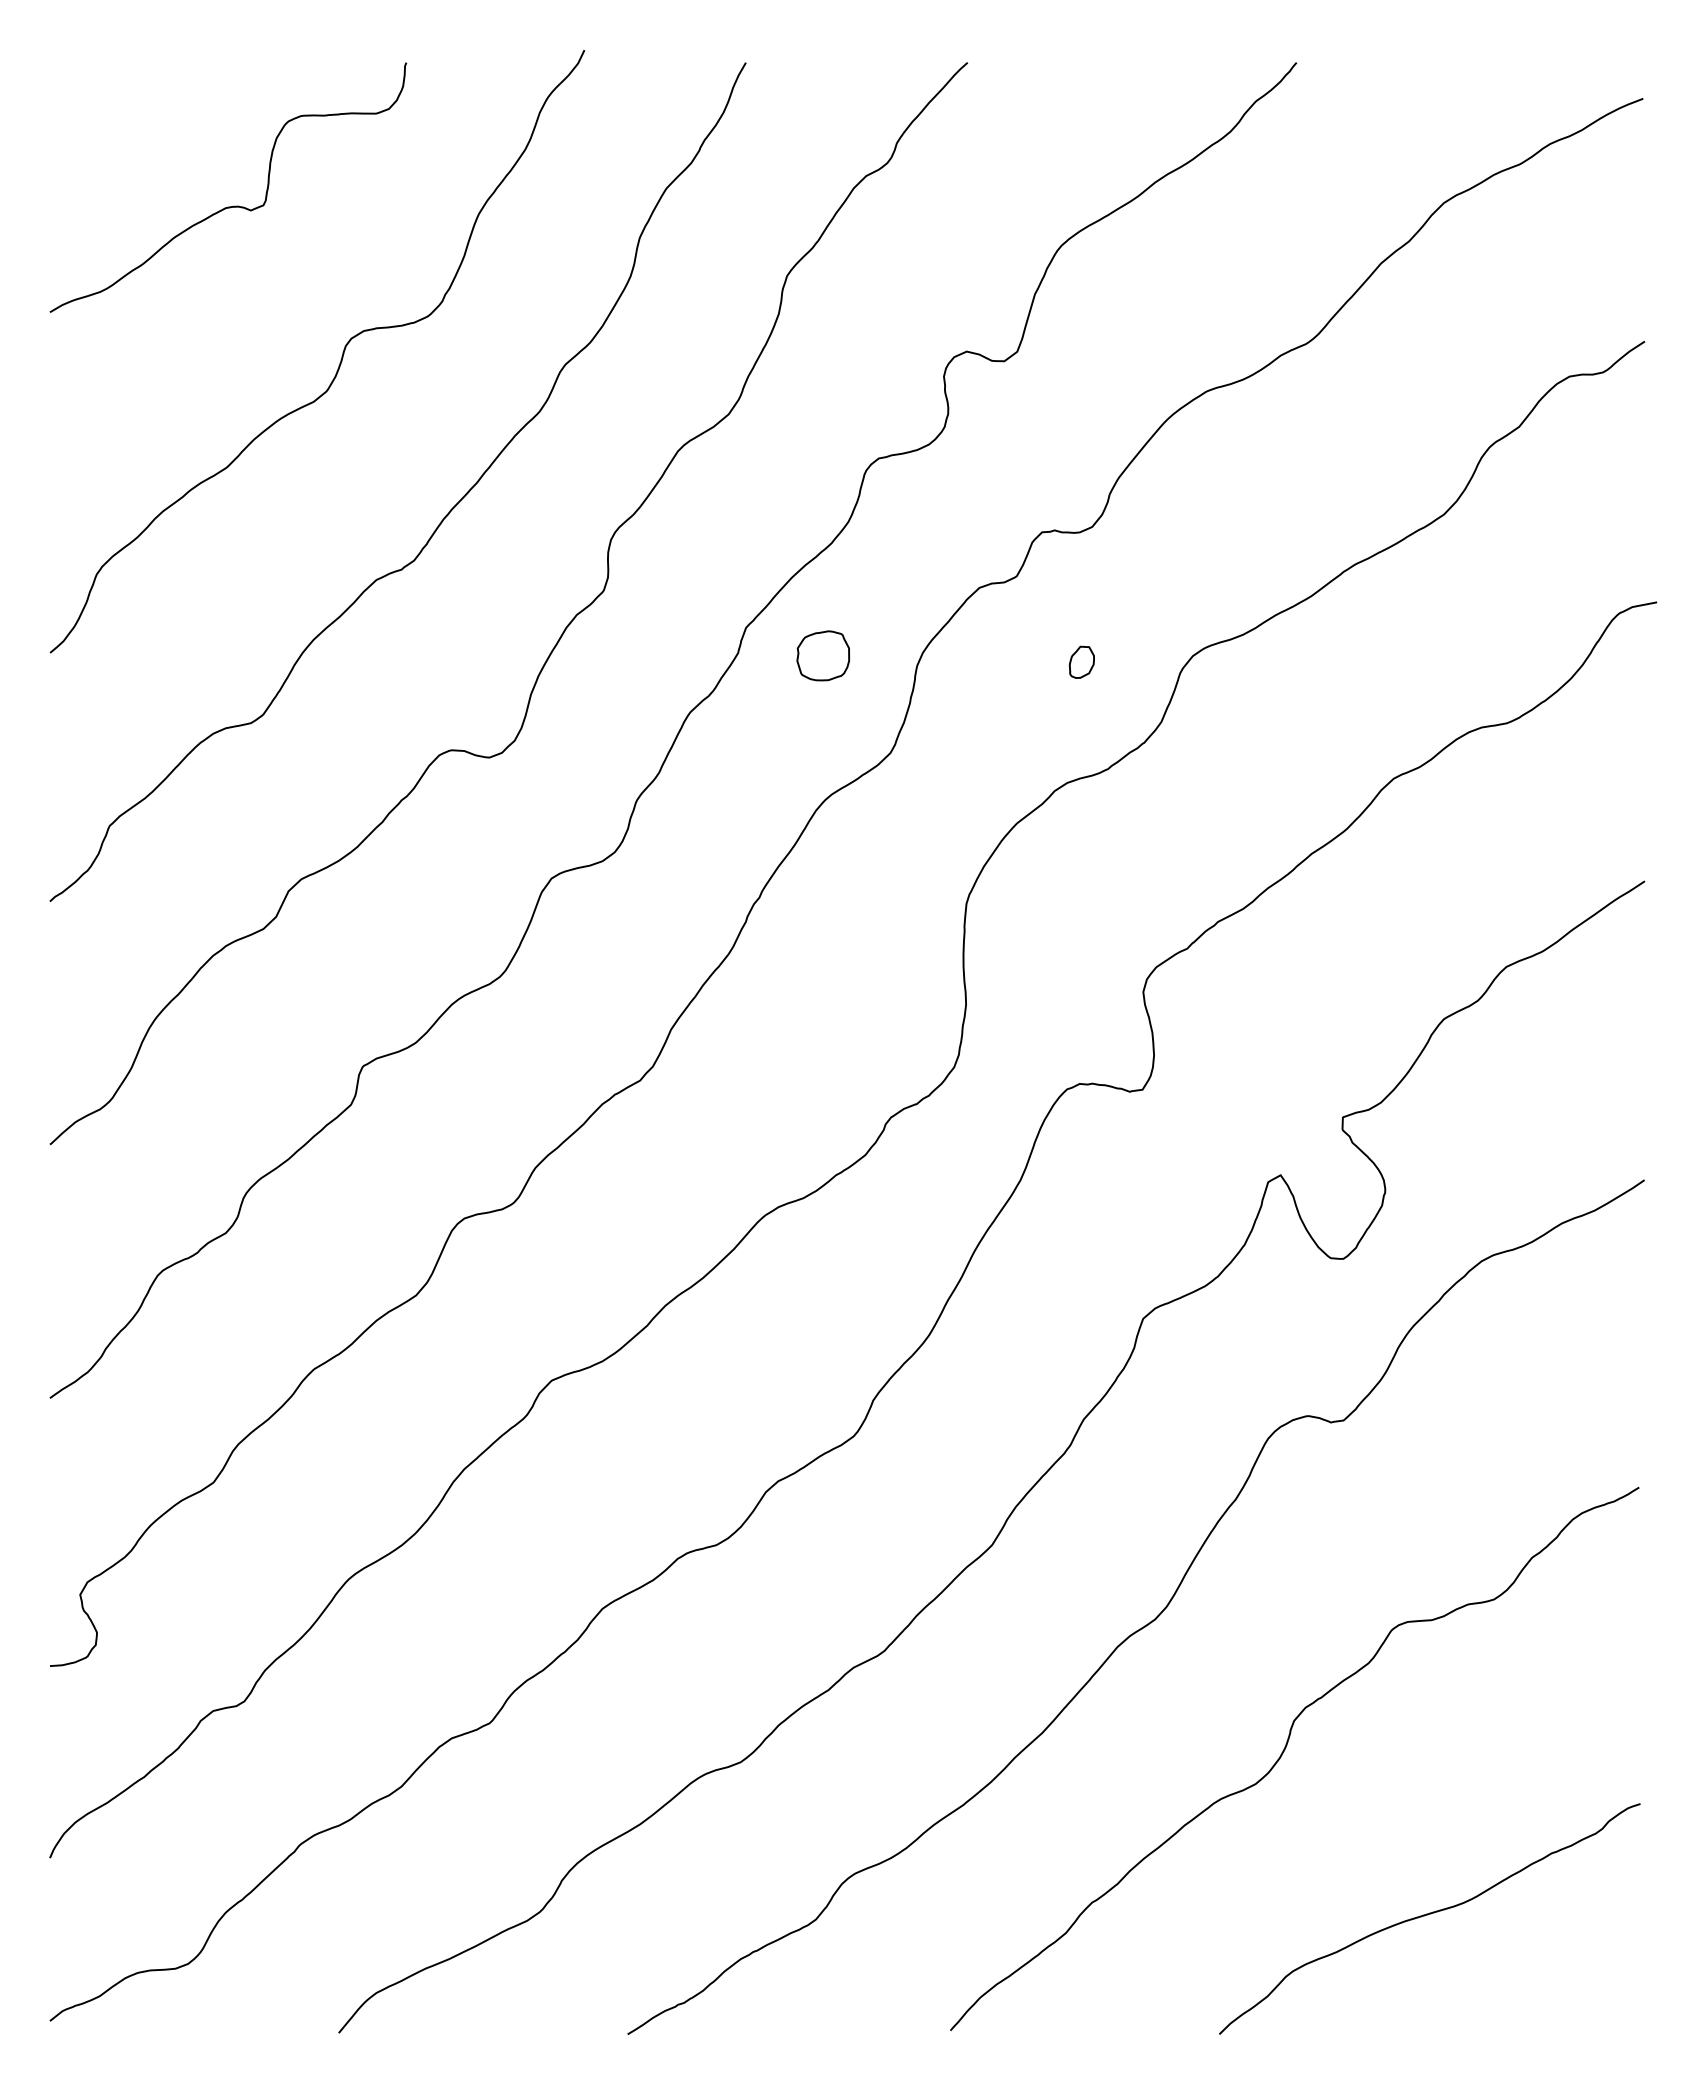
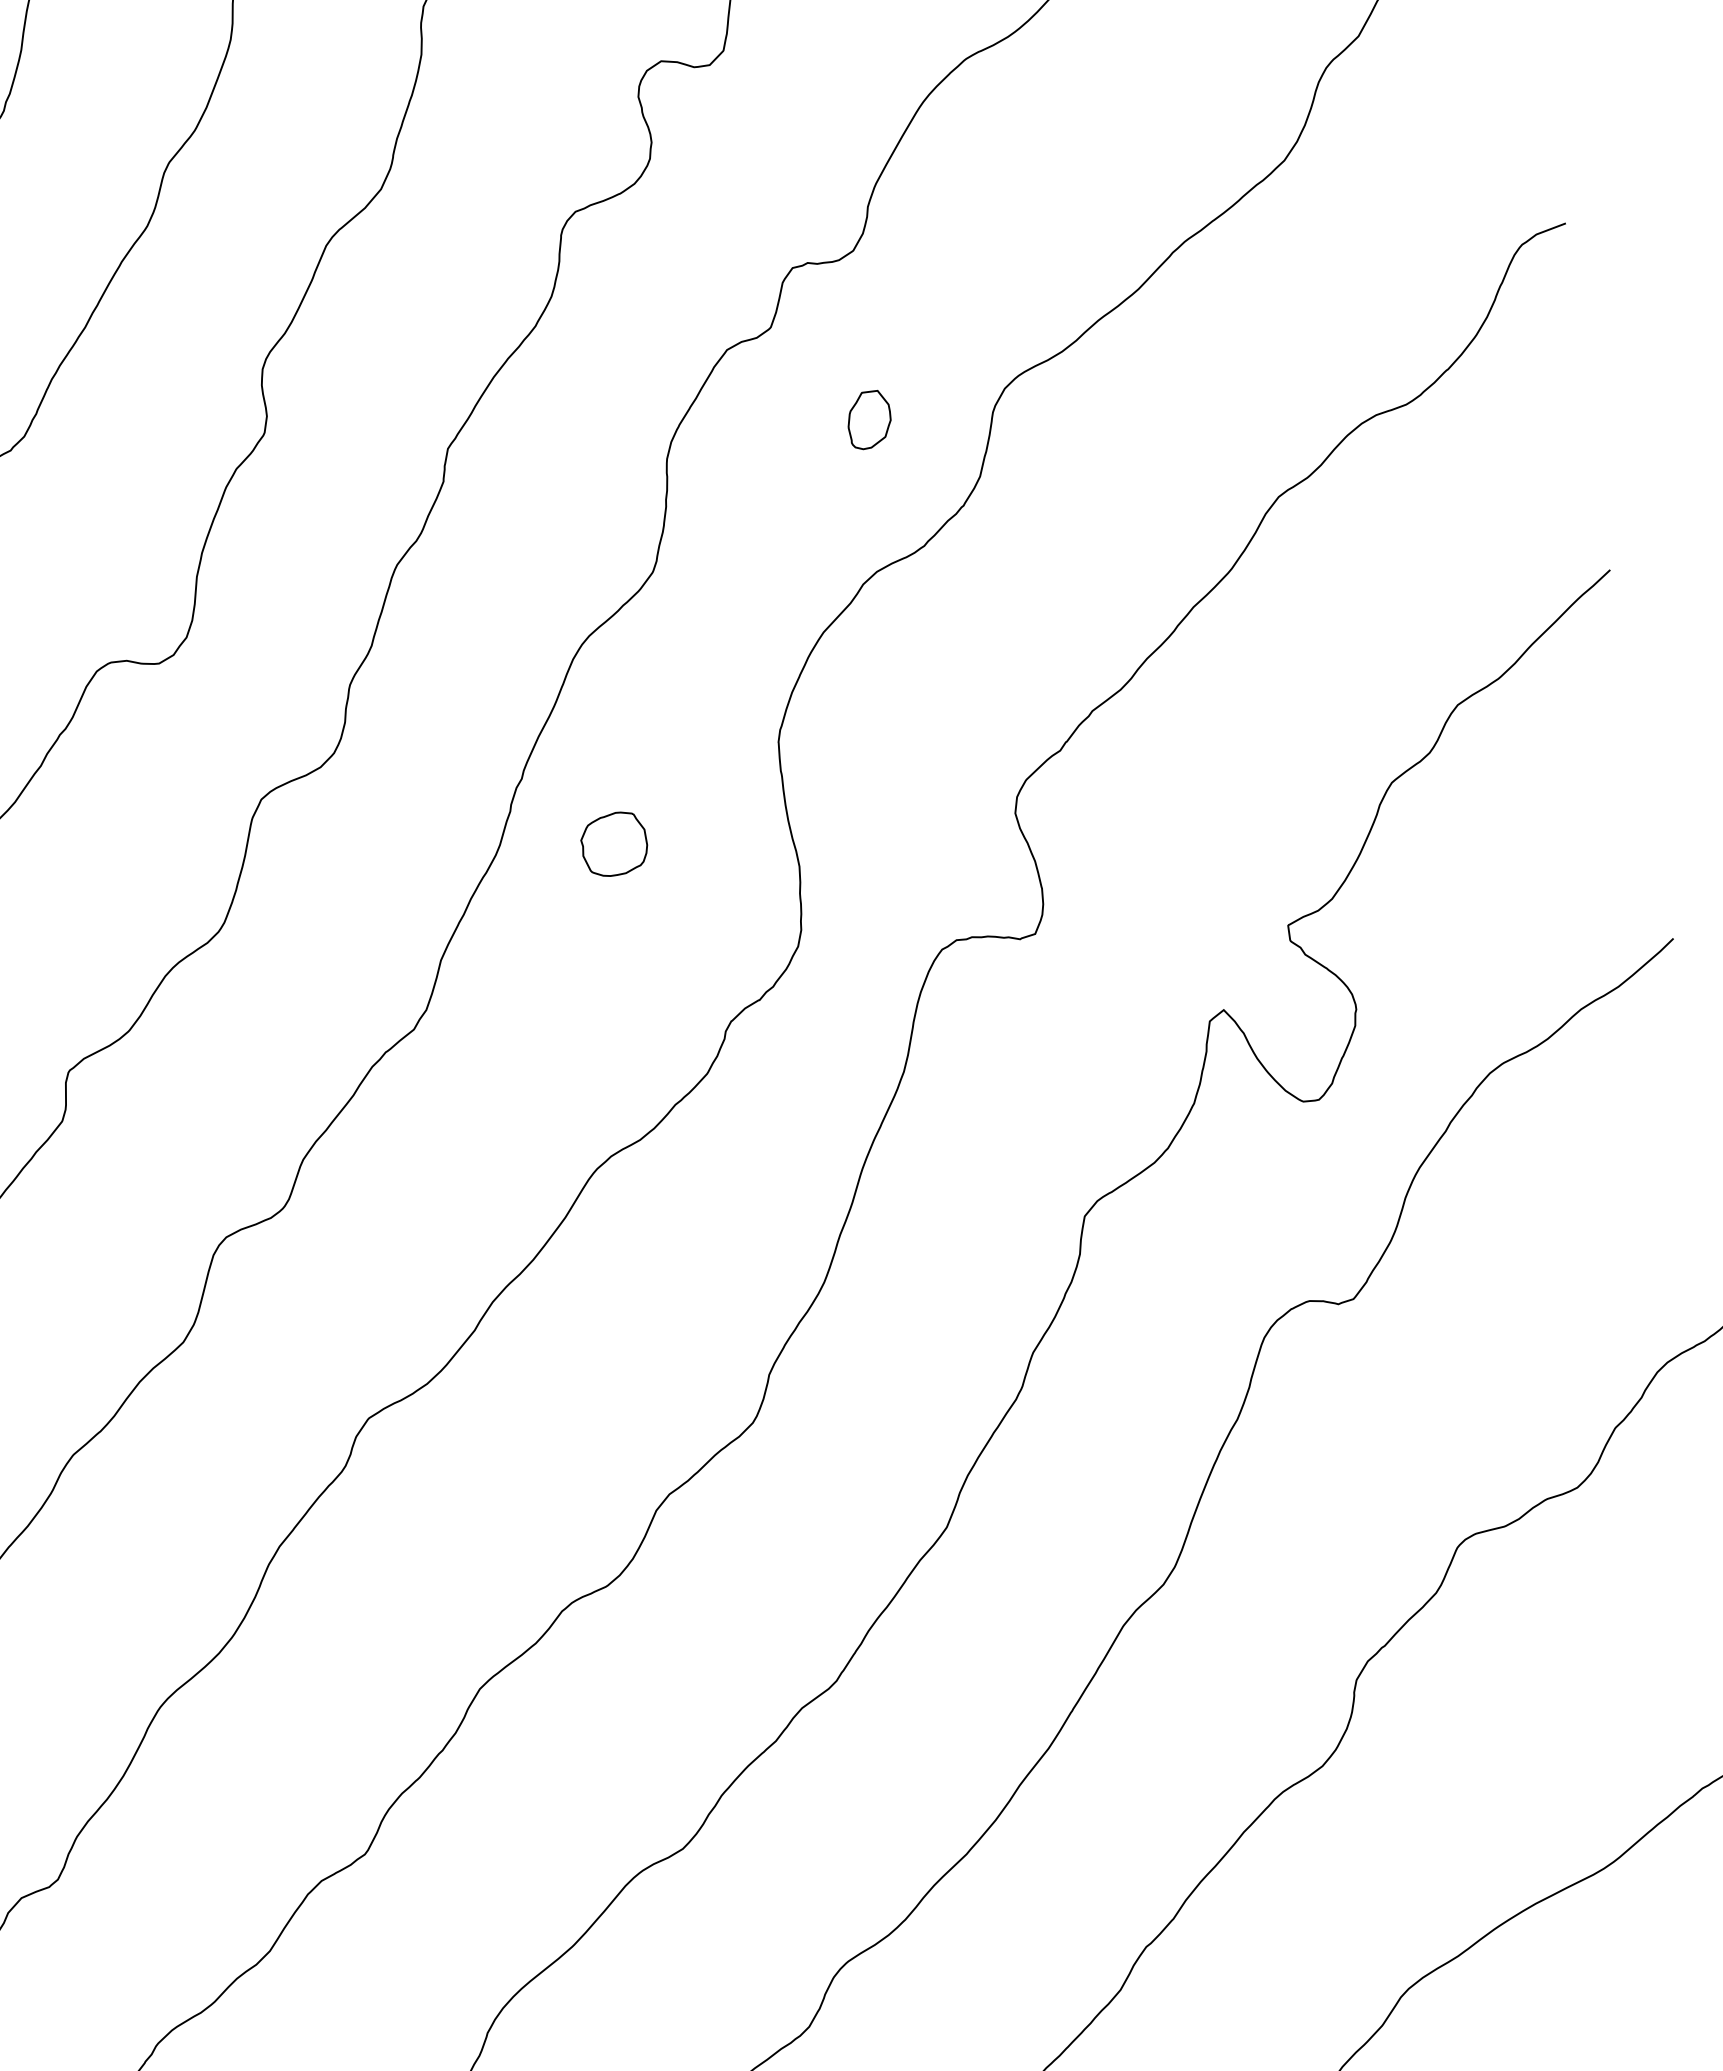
part: (822, 655) -> (613, 844), moved
part: (1081, 662) -> (868, 420), size x1.43

